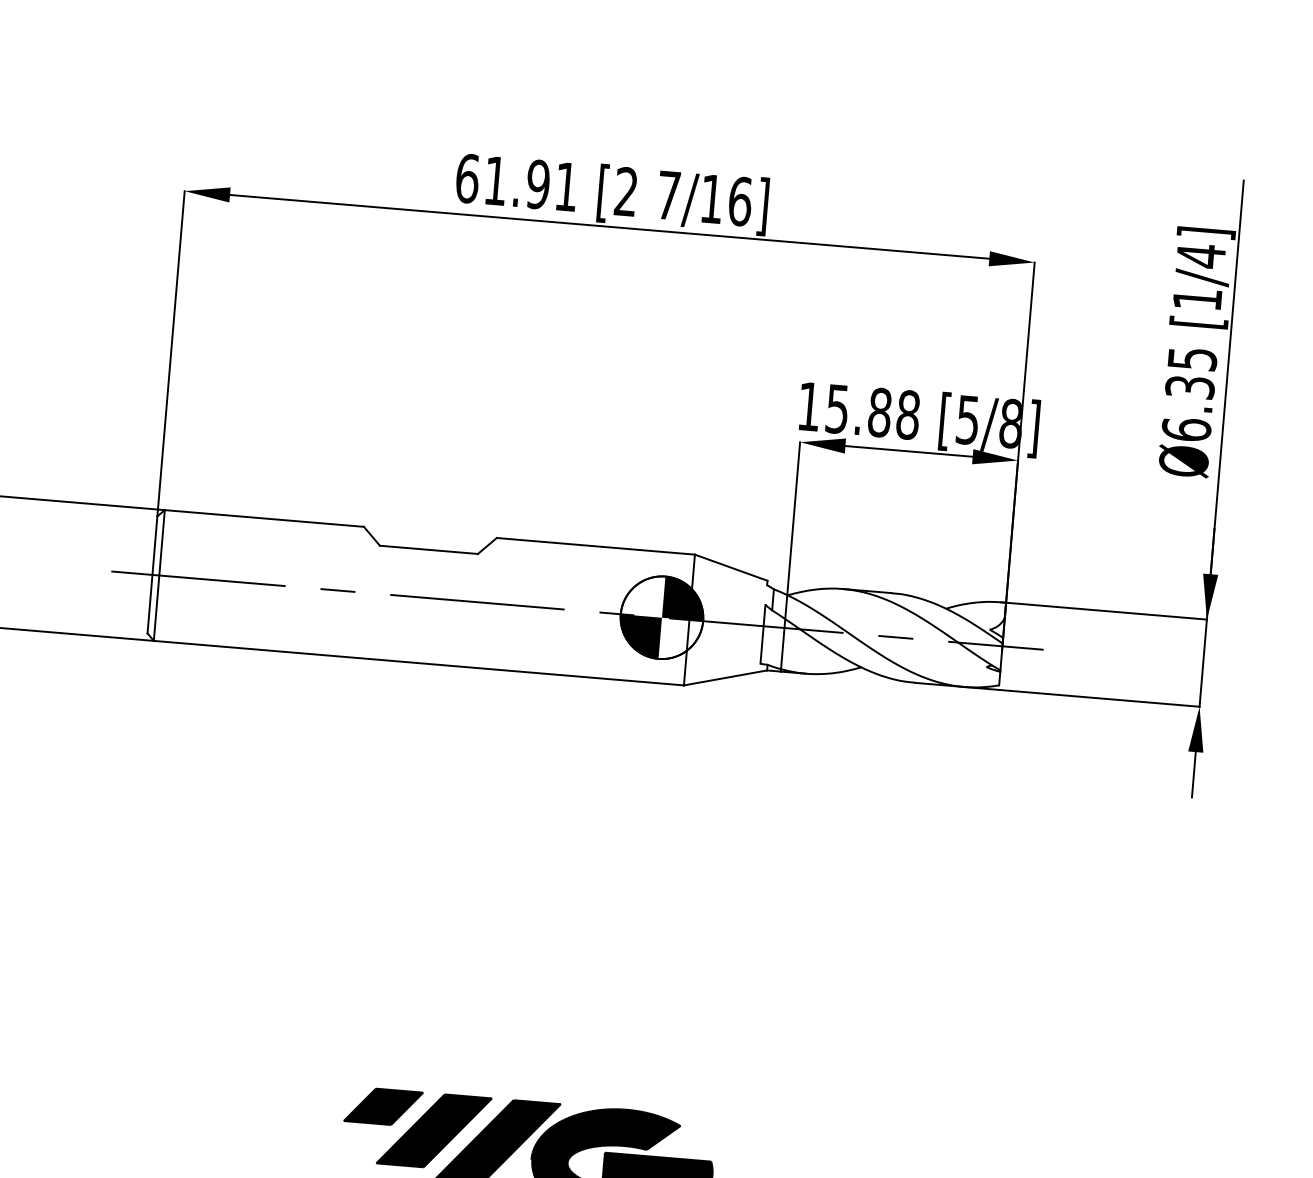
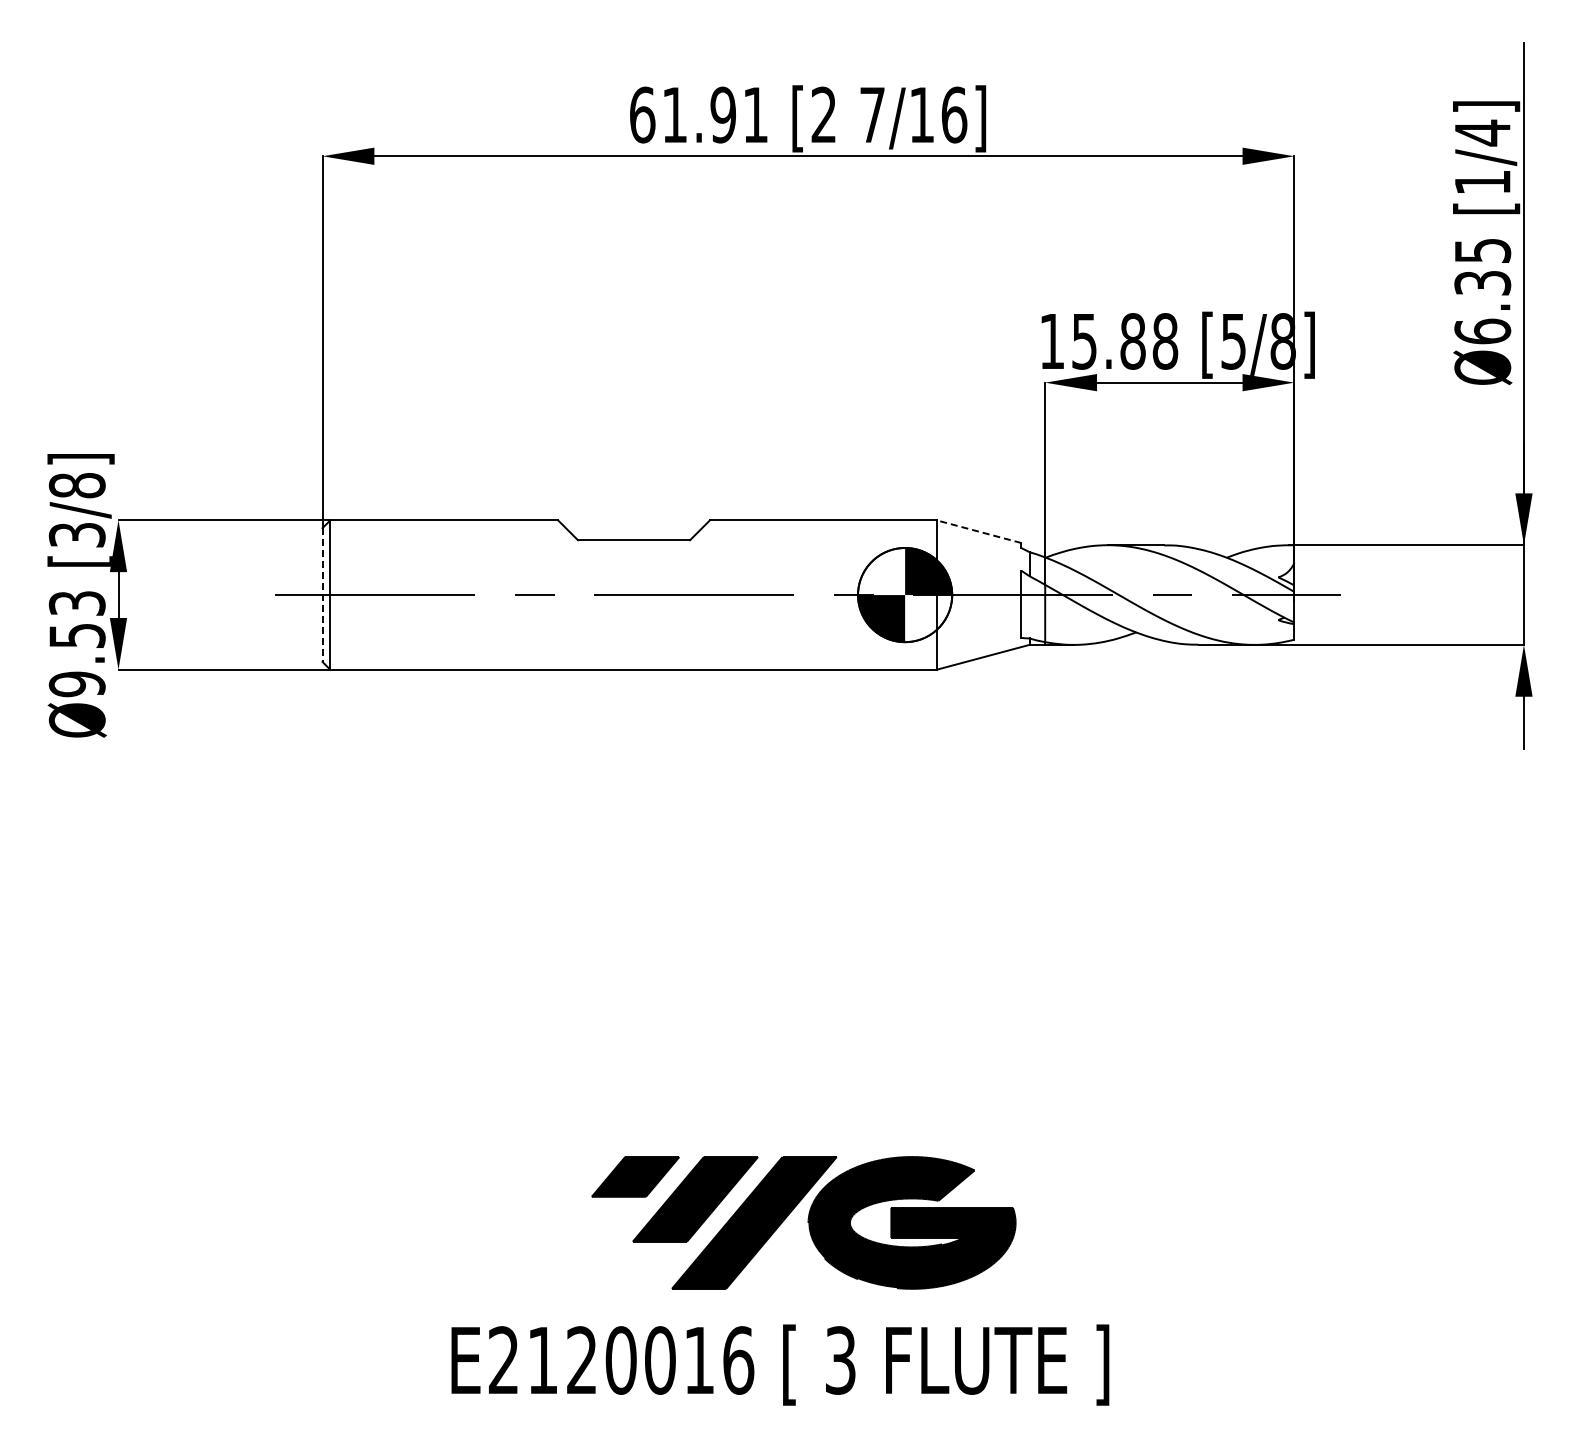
line: (730, 567) -> (978, 531), solid -> dashed
line: (152, 575) -> (322, 595), solid -> dashed

